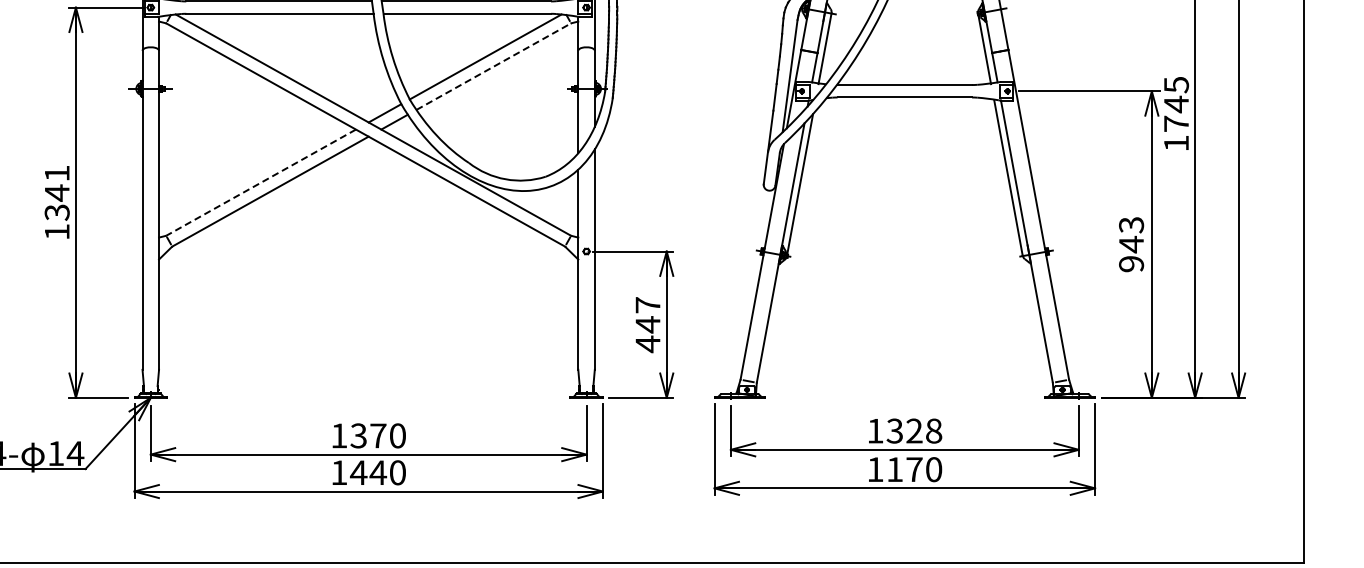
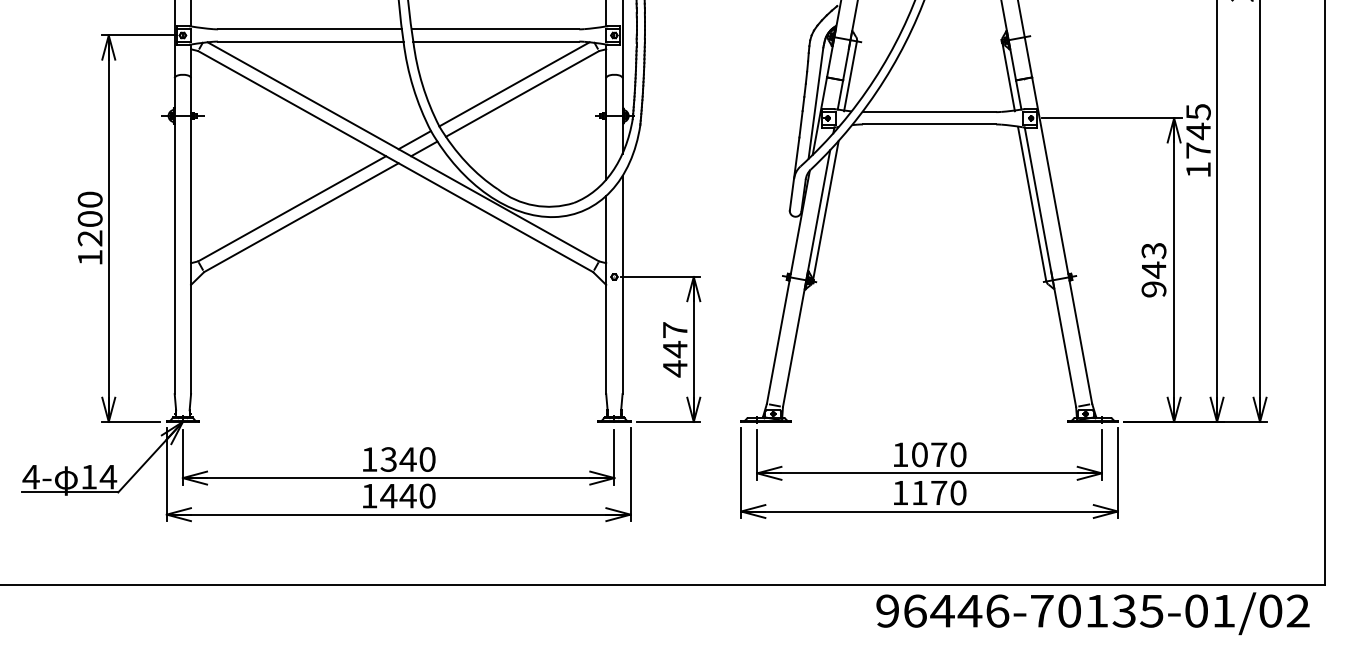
line: (493, 67) -> (522, 94), dashed -> solid
line: (260, 182) -> (291, 208), dashed -> solid
text: (56, 192) -> (89, 218), 1341 -> 1200
text: (913, 430) -> (938, 454), 1328 -> 1070
text: (377, 435) -> (407, 459), 1370 -> 1340

